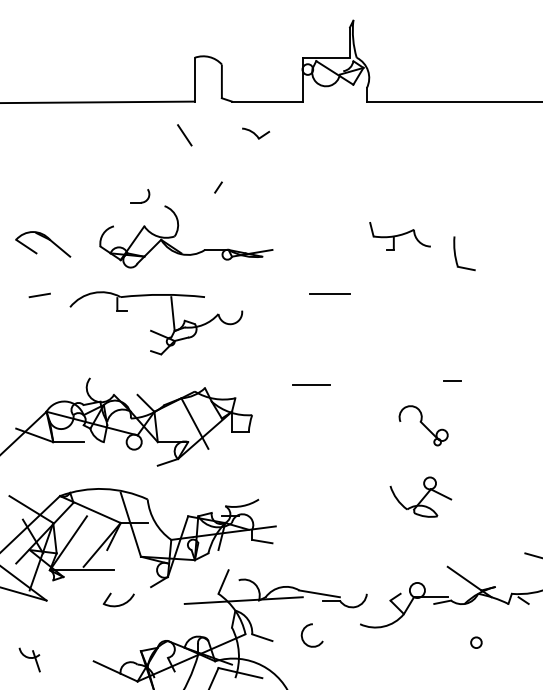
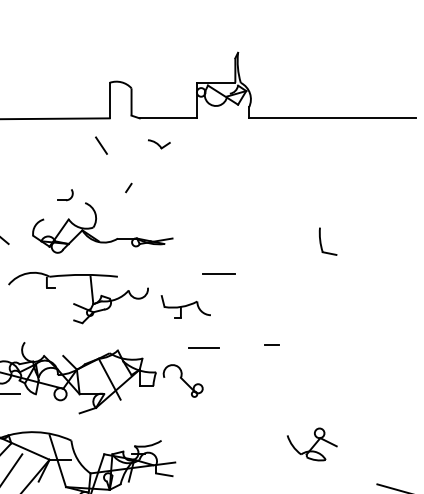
part: (399, 236) -> (185, 307), moved
line: (452, 380) -> (271, 344), moved
part: (423, 425) -> (183, 380), moved
part: (420, 496) -> (311, 443), moved

